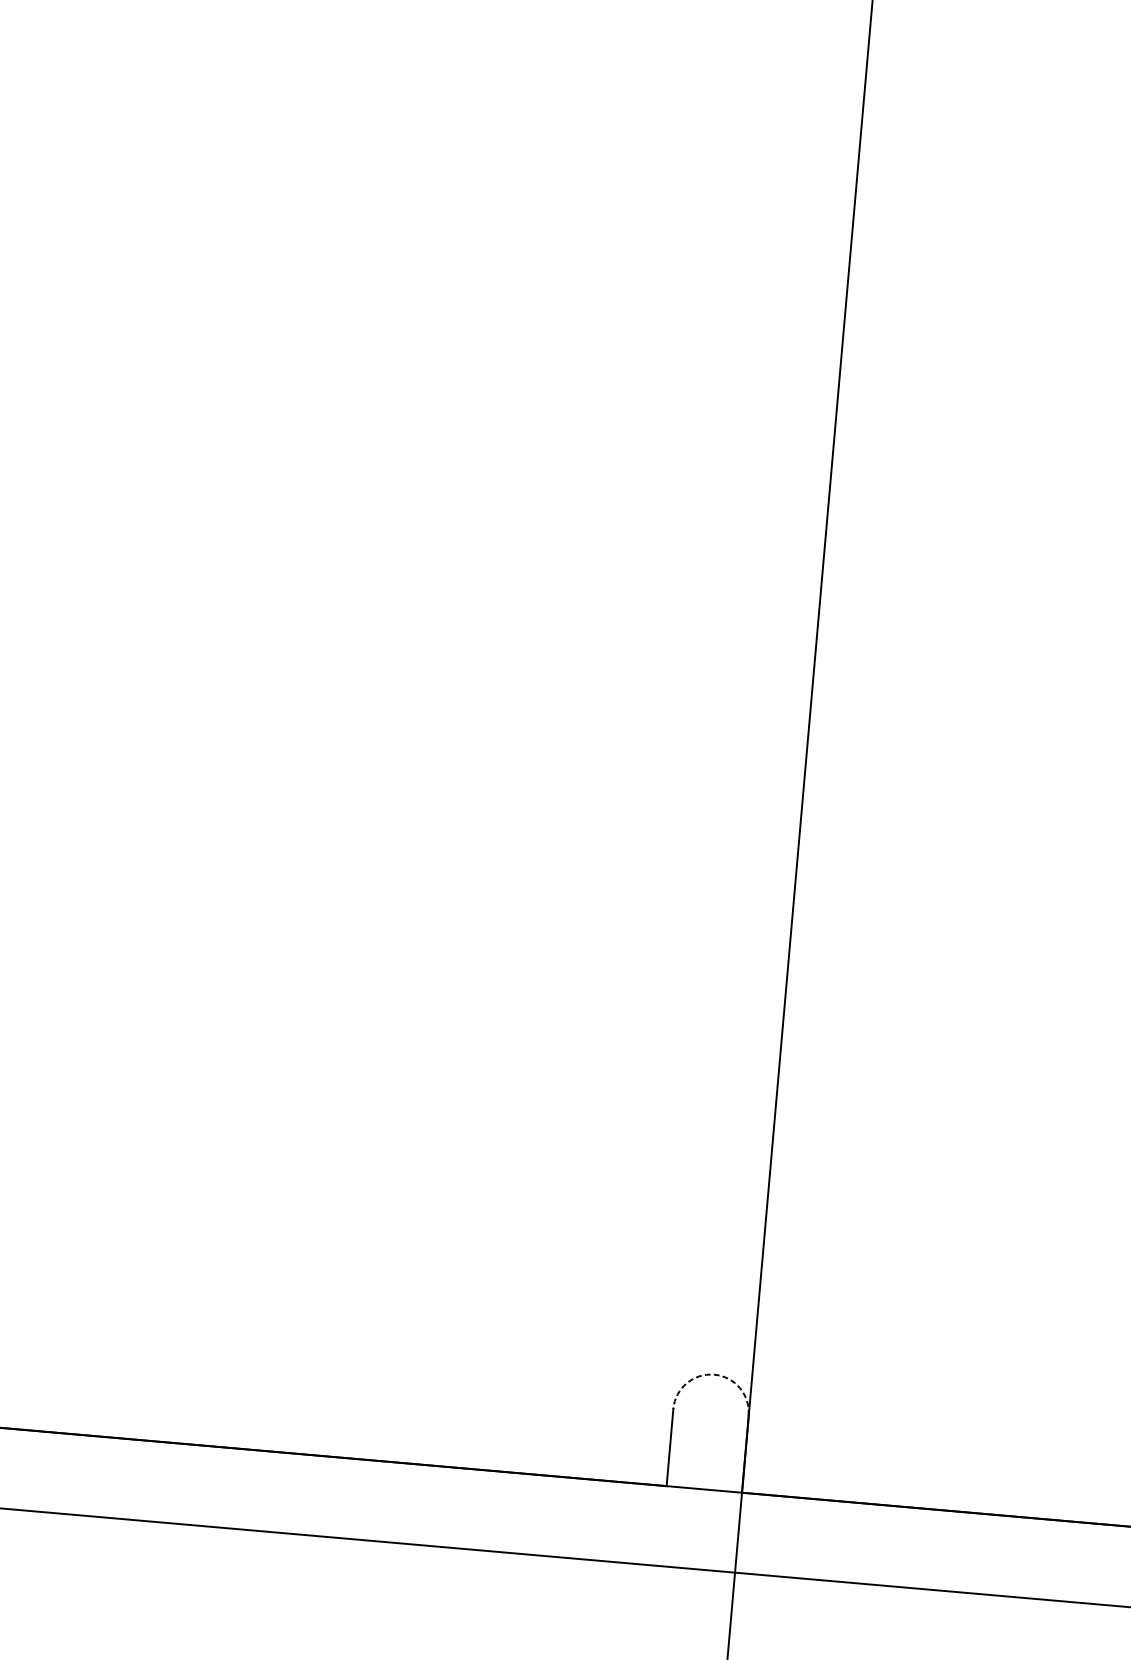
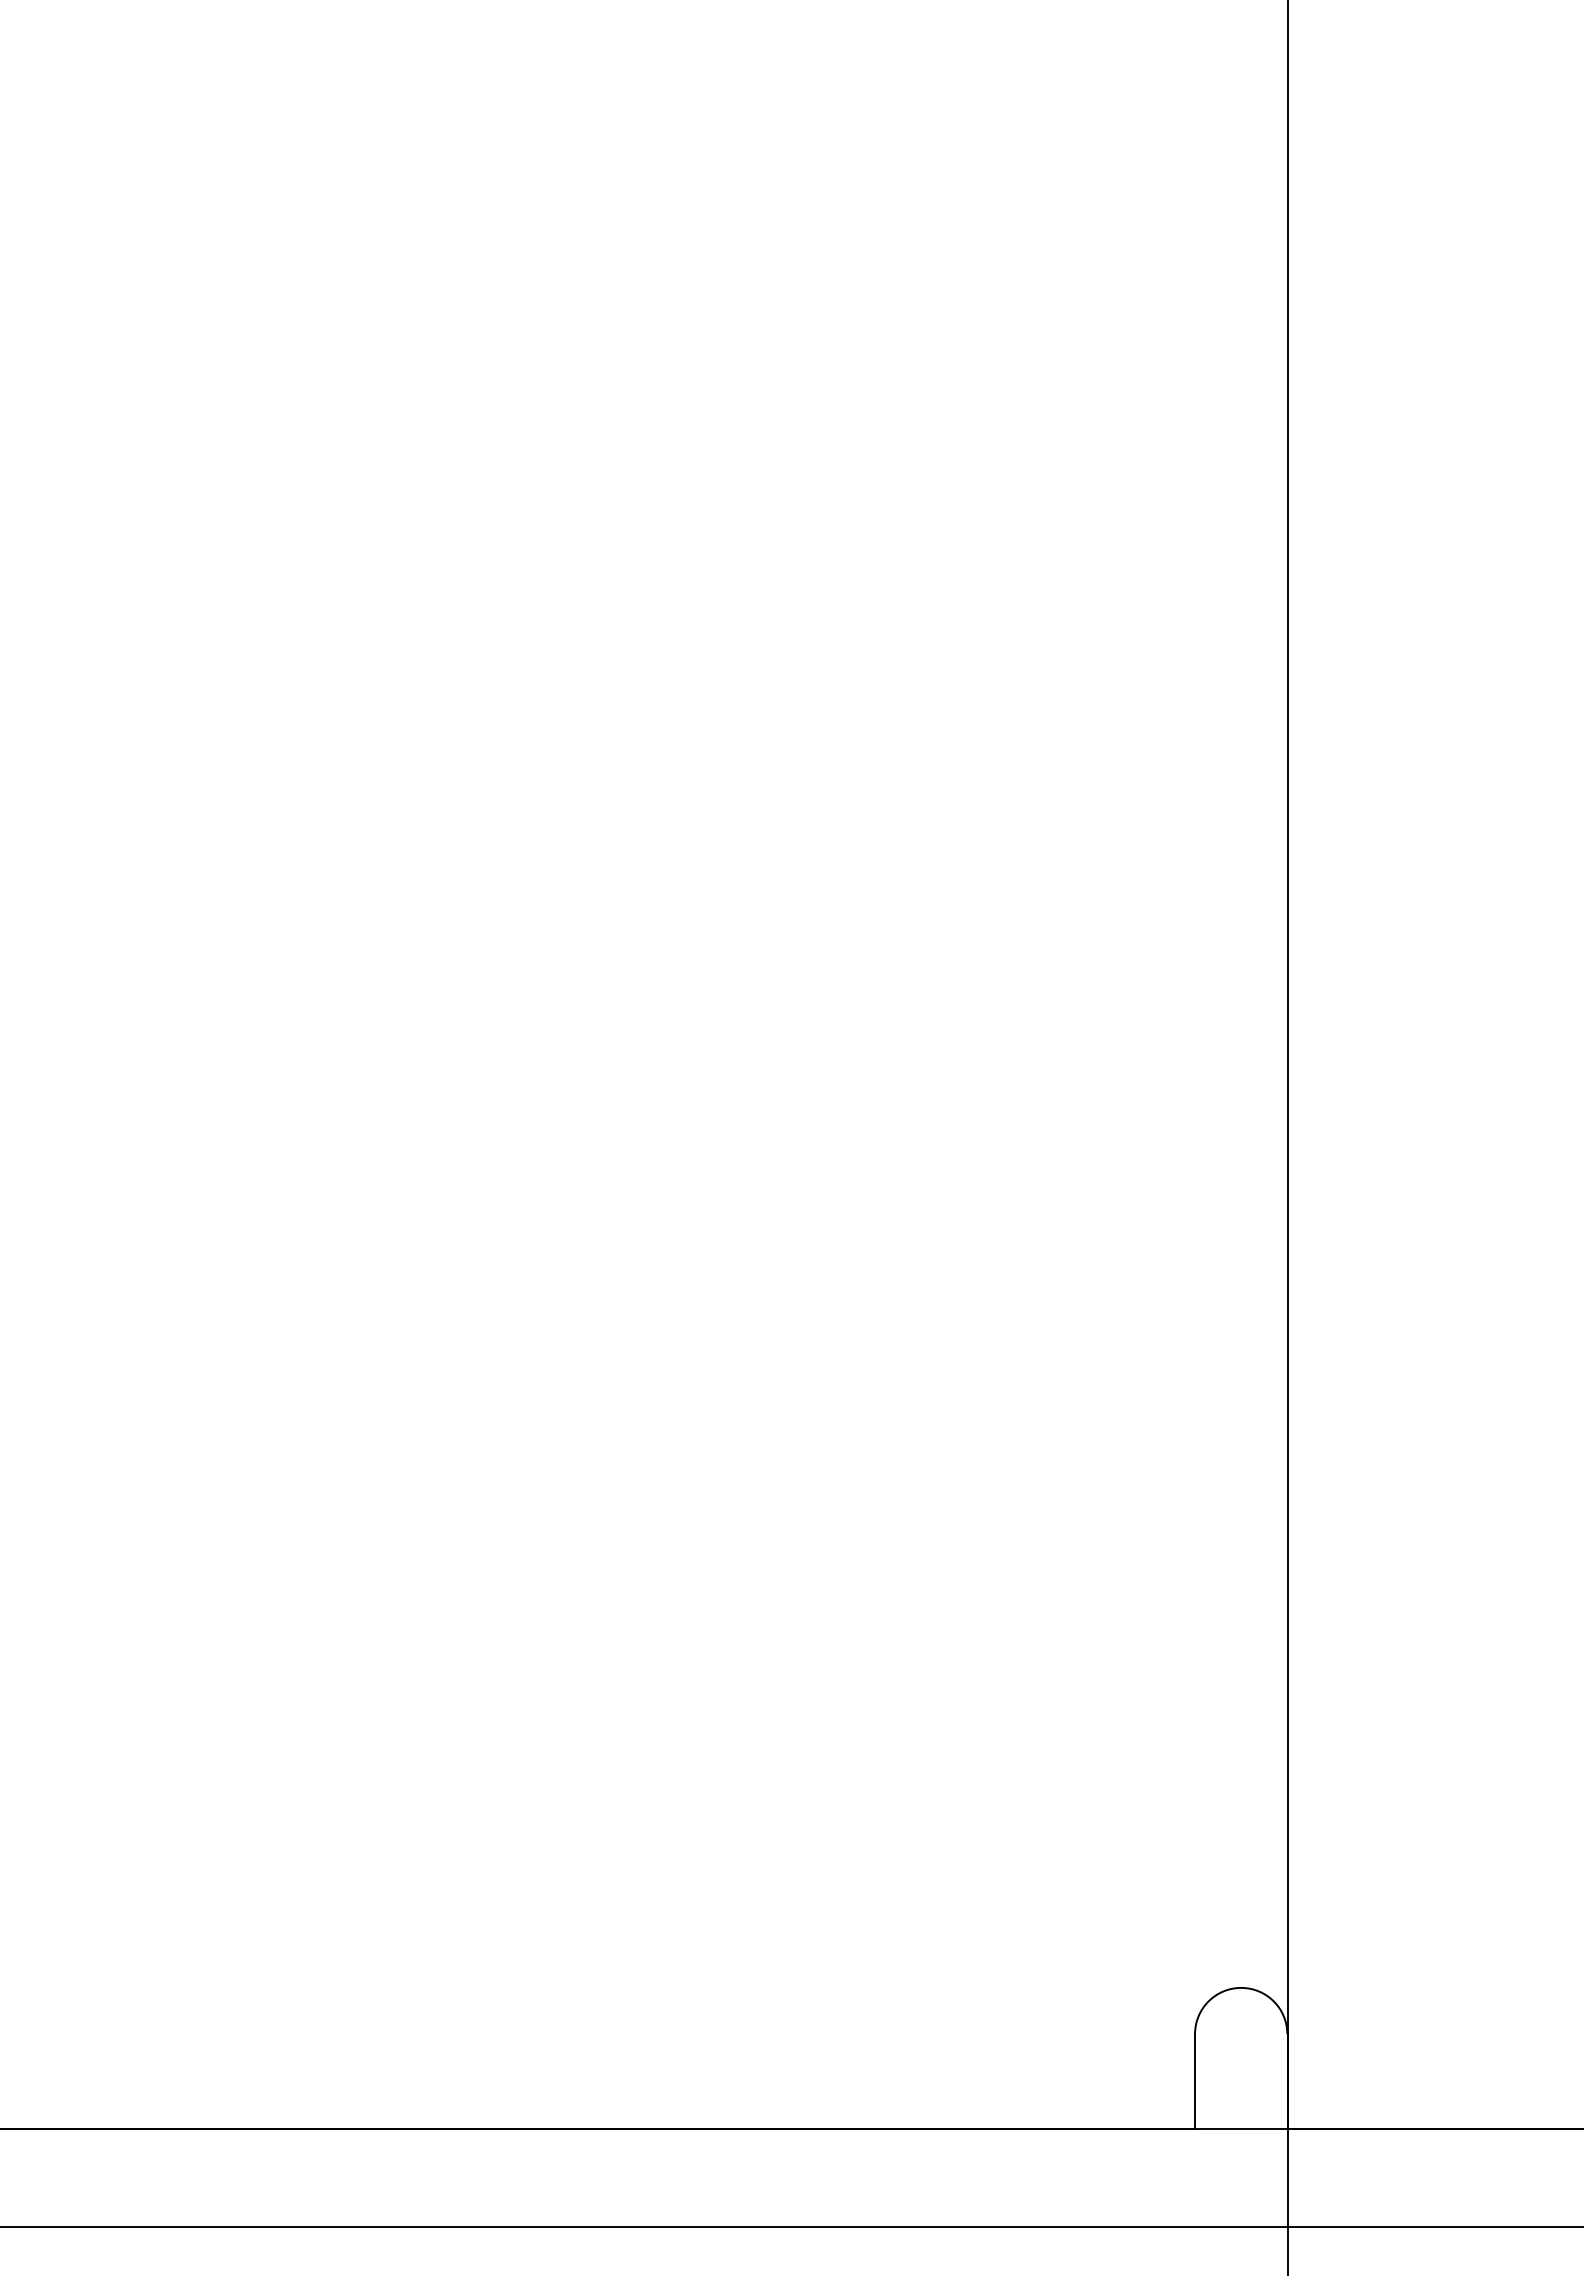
arc: (714, 1374) -> (1241, 1987), dashed -> solid

